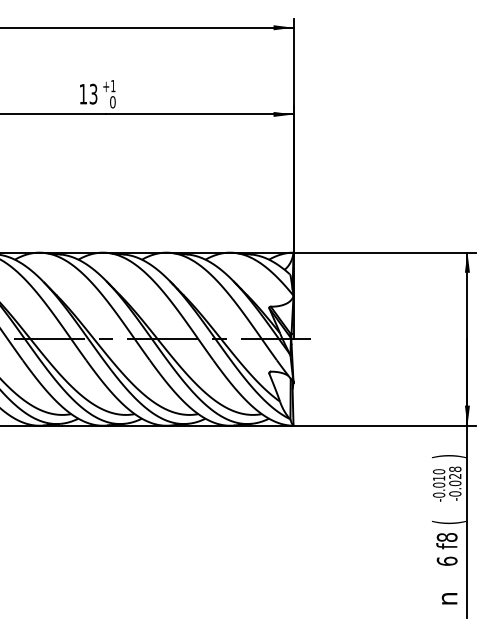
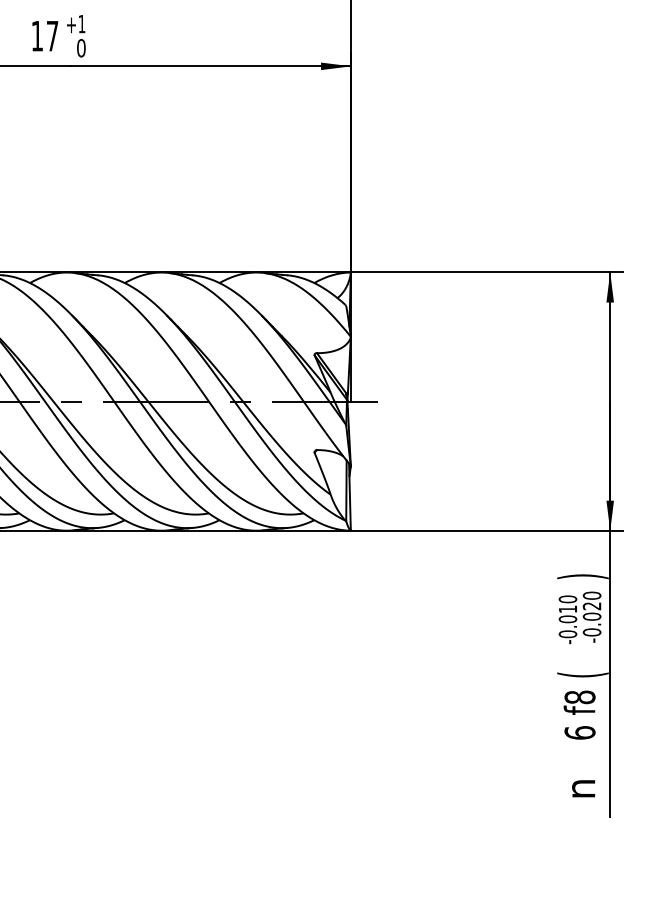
text: (93, 93) -> (52, 35), 13 -> 17
text: (455, 469) -> (592, 595), -0.028 -> -0.020

